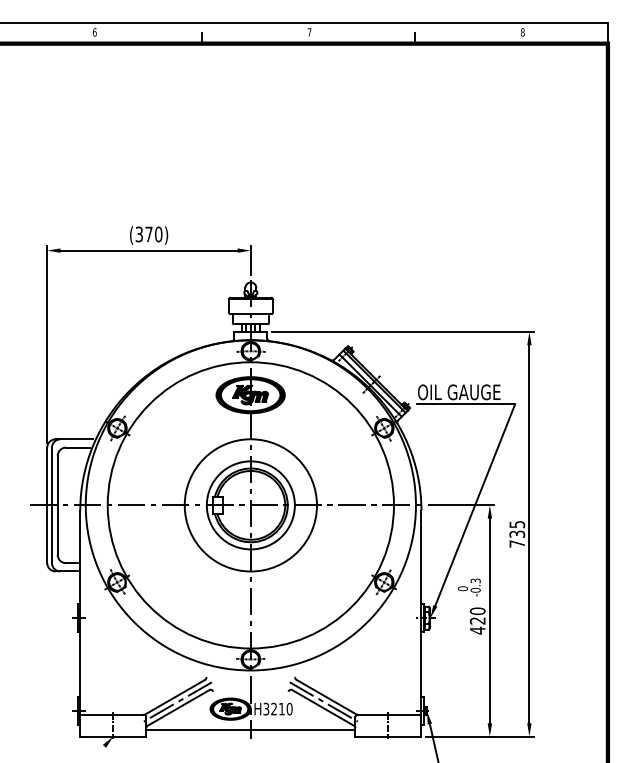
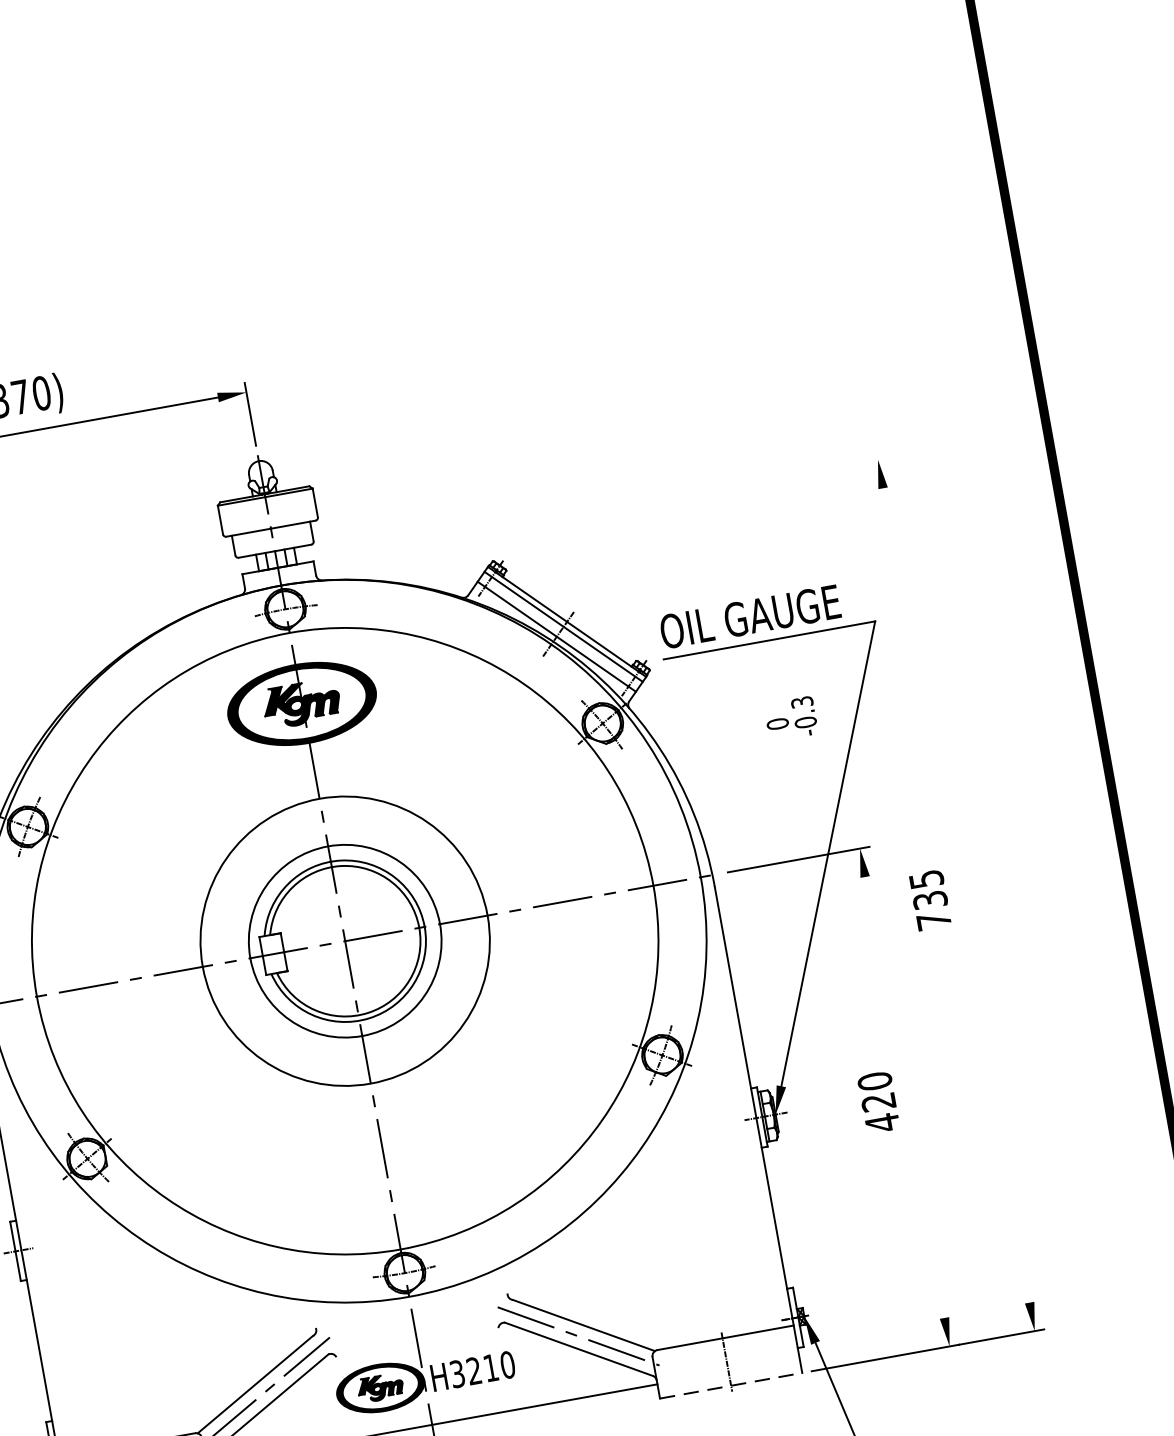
line: (402, 332) -> (604, 510), removed
line: (529, 534) -> (956, 895), removed
text: (469, 587) -> (791, 718), moved
line: (489, 620) -> (903, 1096), removed
line: (388, 736) -> (731, 1385), solid -> dashed

